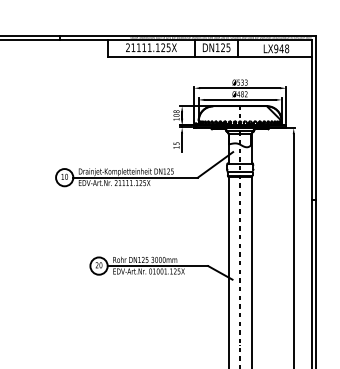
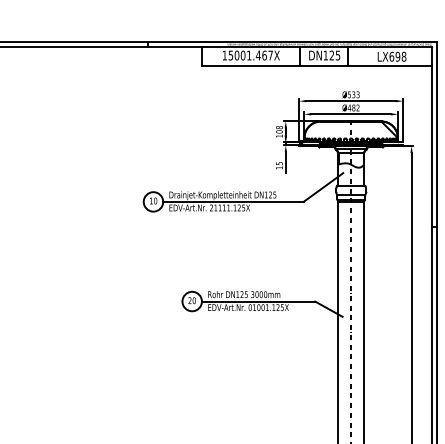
text: (148, 47) -> (247, 55), 21111.125X -> 15001.467X
text: (278, 48) -> (394, 56), LX948 -> LX698

